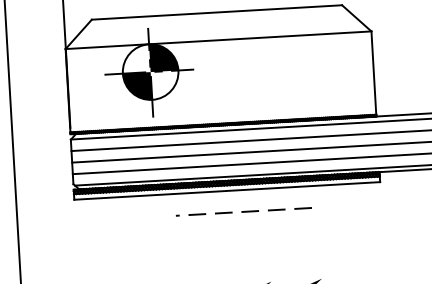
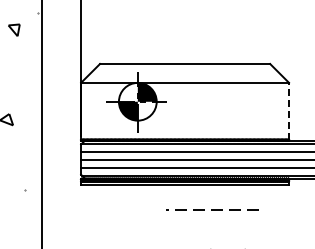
line: (374, 72) -> (289, 110), solid -> dashed
line: (243, 210) -> (212, 209), moved

